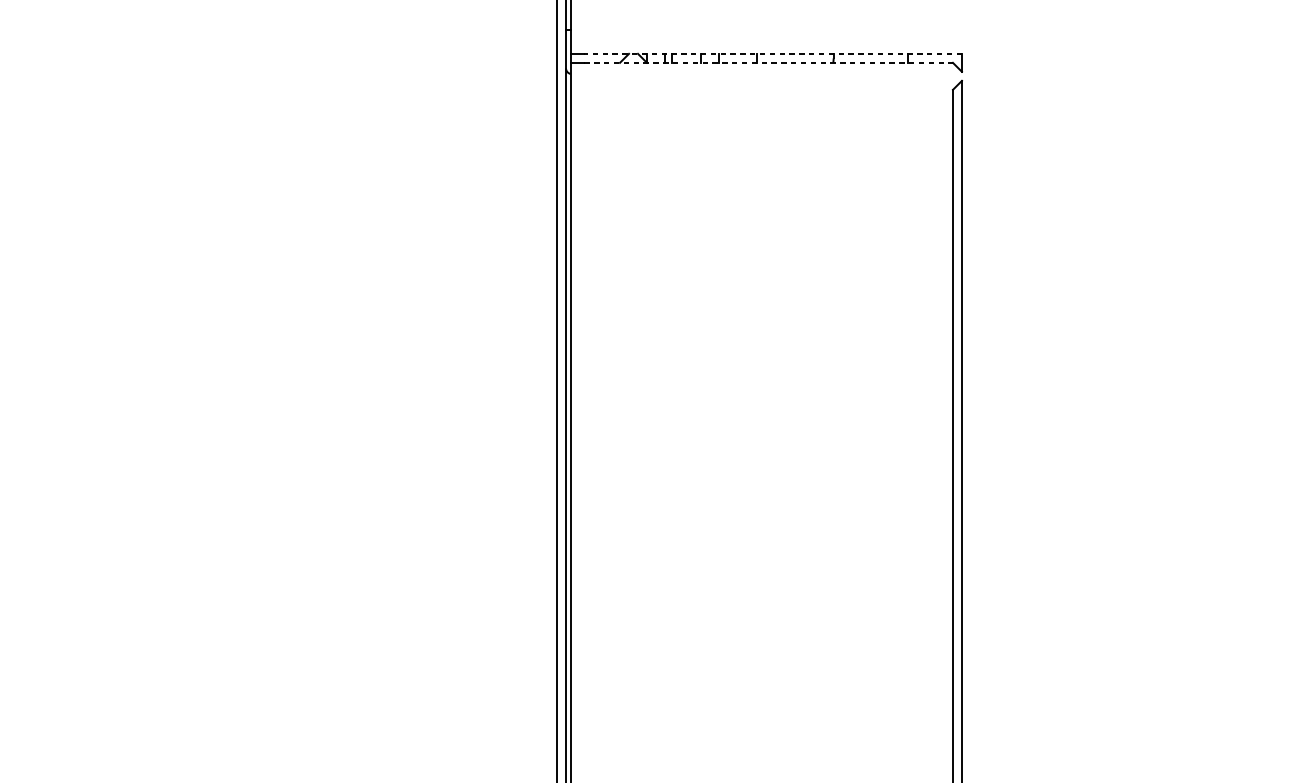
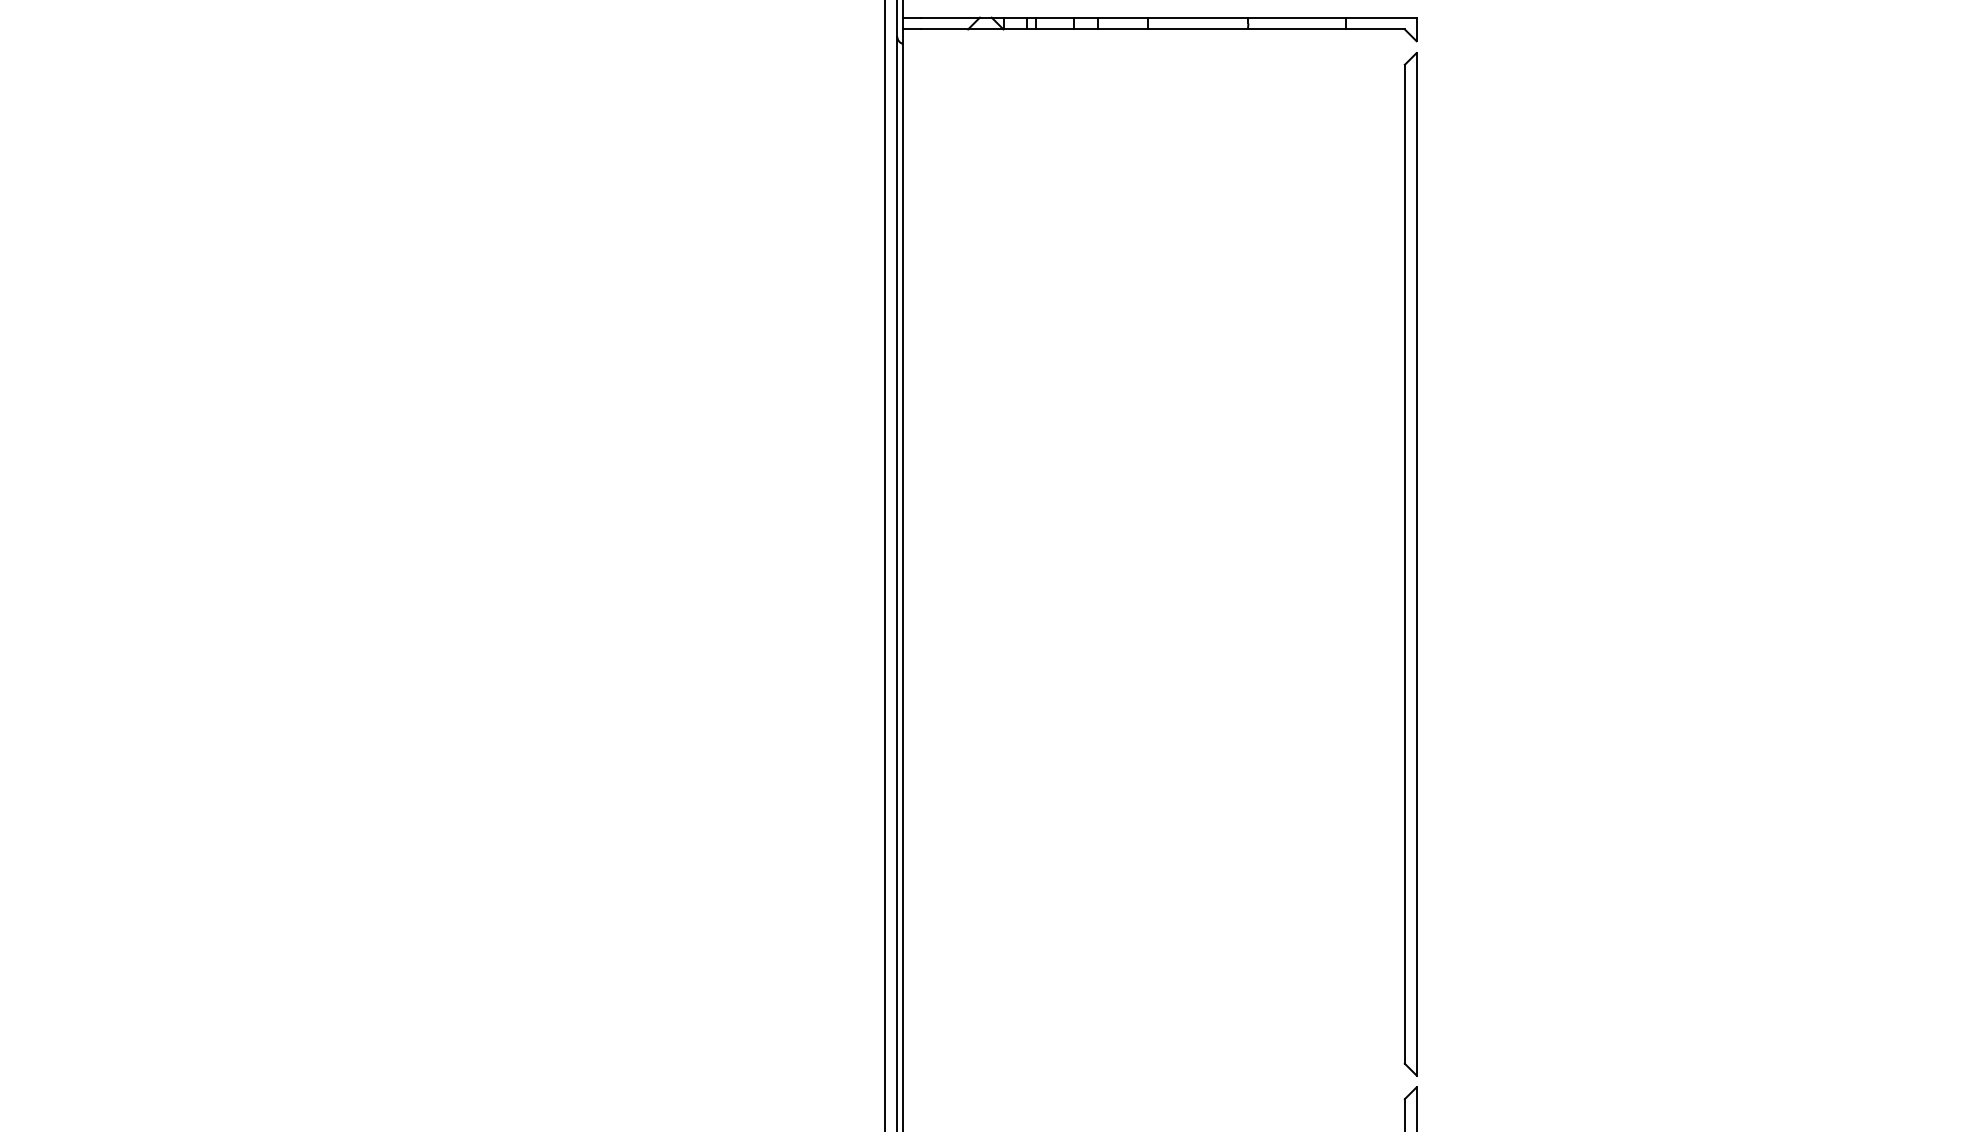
line: (773, 53) -> (1169, 17), dashed -> solid
line: (768, 62) -> (1163, 29), dashed -> solid

